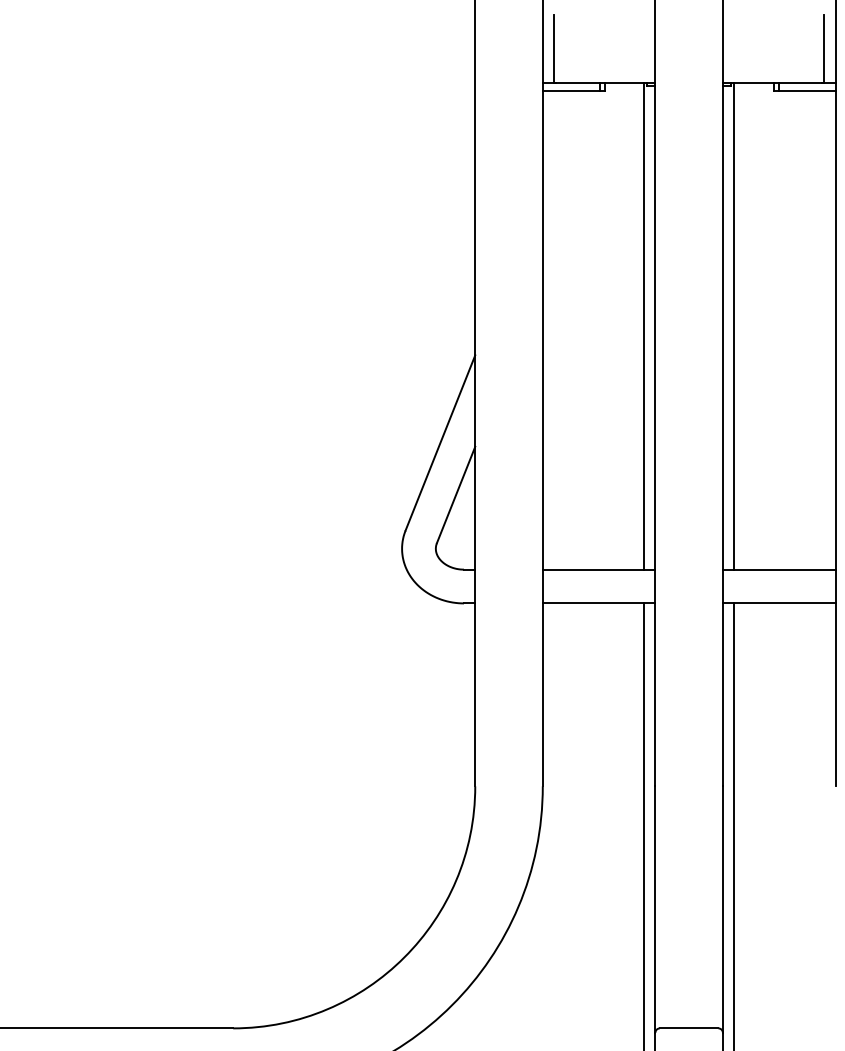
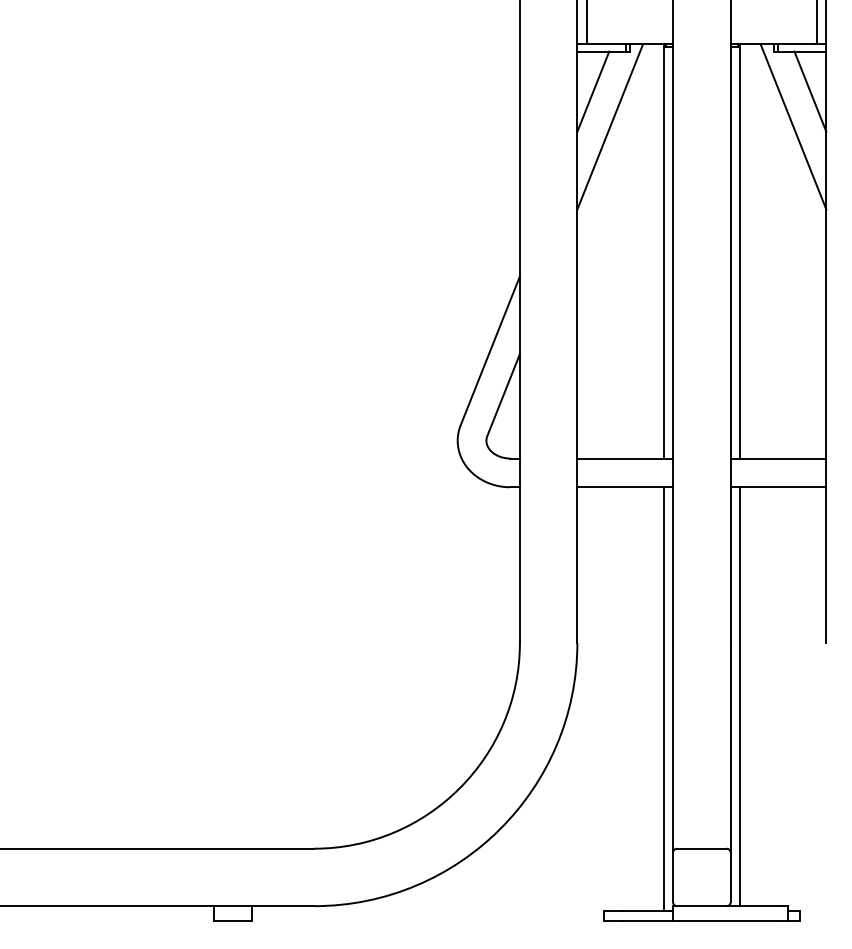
line: (561, 138) -> (593, 91), added
line: (816, 138) -> (810, 91), added
line: (581, 179) -> (610, 126), added
line: (796, 179) -> (793, 126), added

